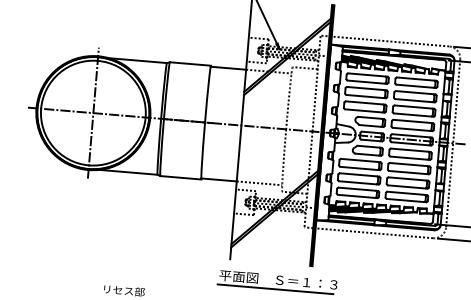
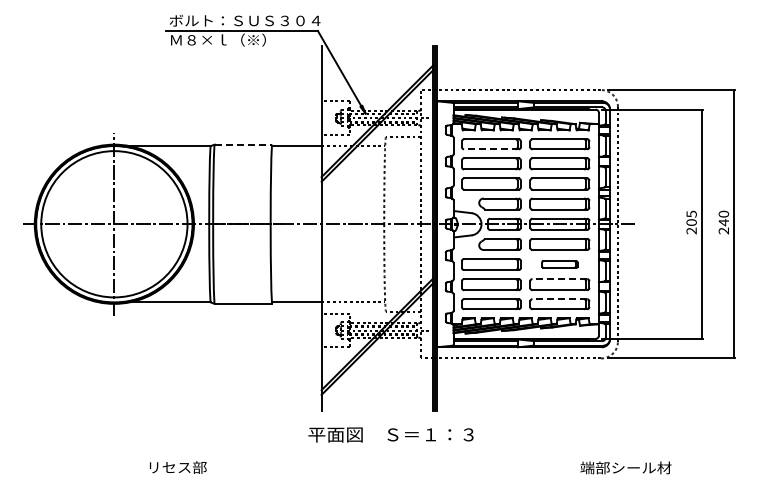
line: (190, 63) -> (243, 144), solid -> dashed
line: (366, 82) -> (490, 149), solid -> dashed
part: (409, 168) -> (559, 264), size x0.6
line: (408, 179) -> (559, 279), solid -> dashed
line: (406, 193) -> (559, 299), solid -> dashed
line: (275, 289) -> (387, 447), removed

